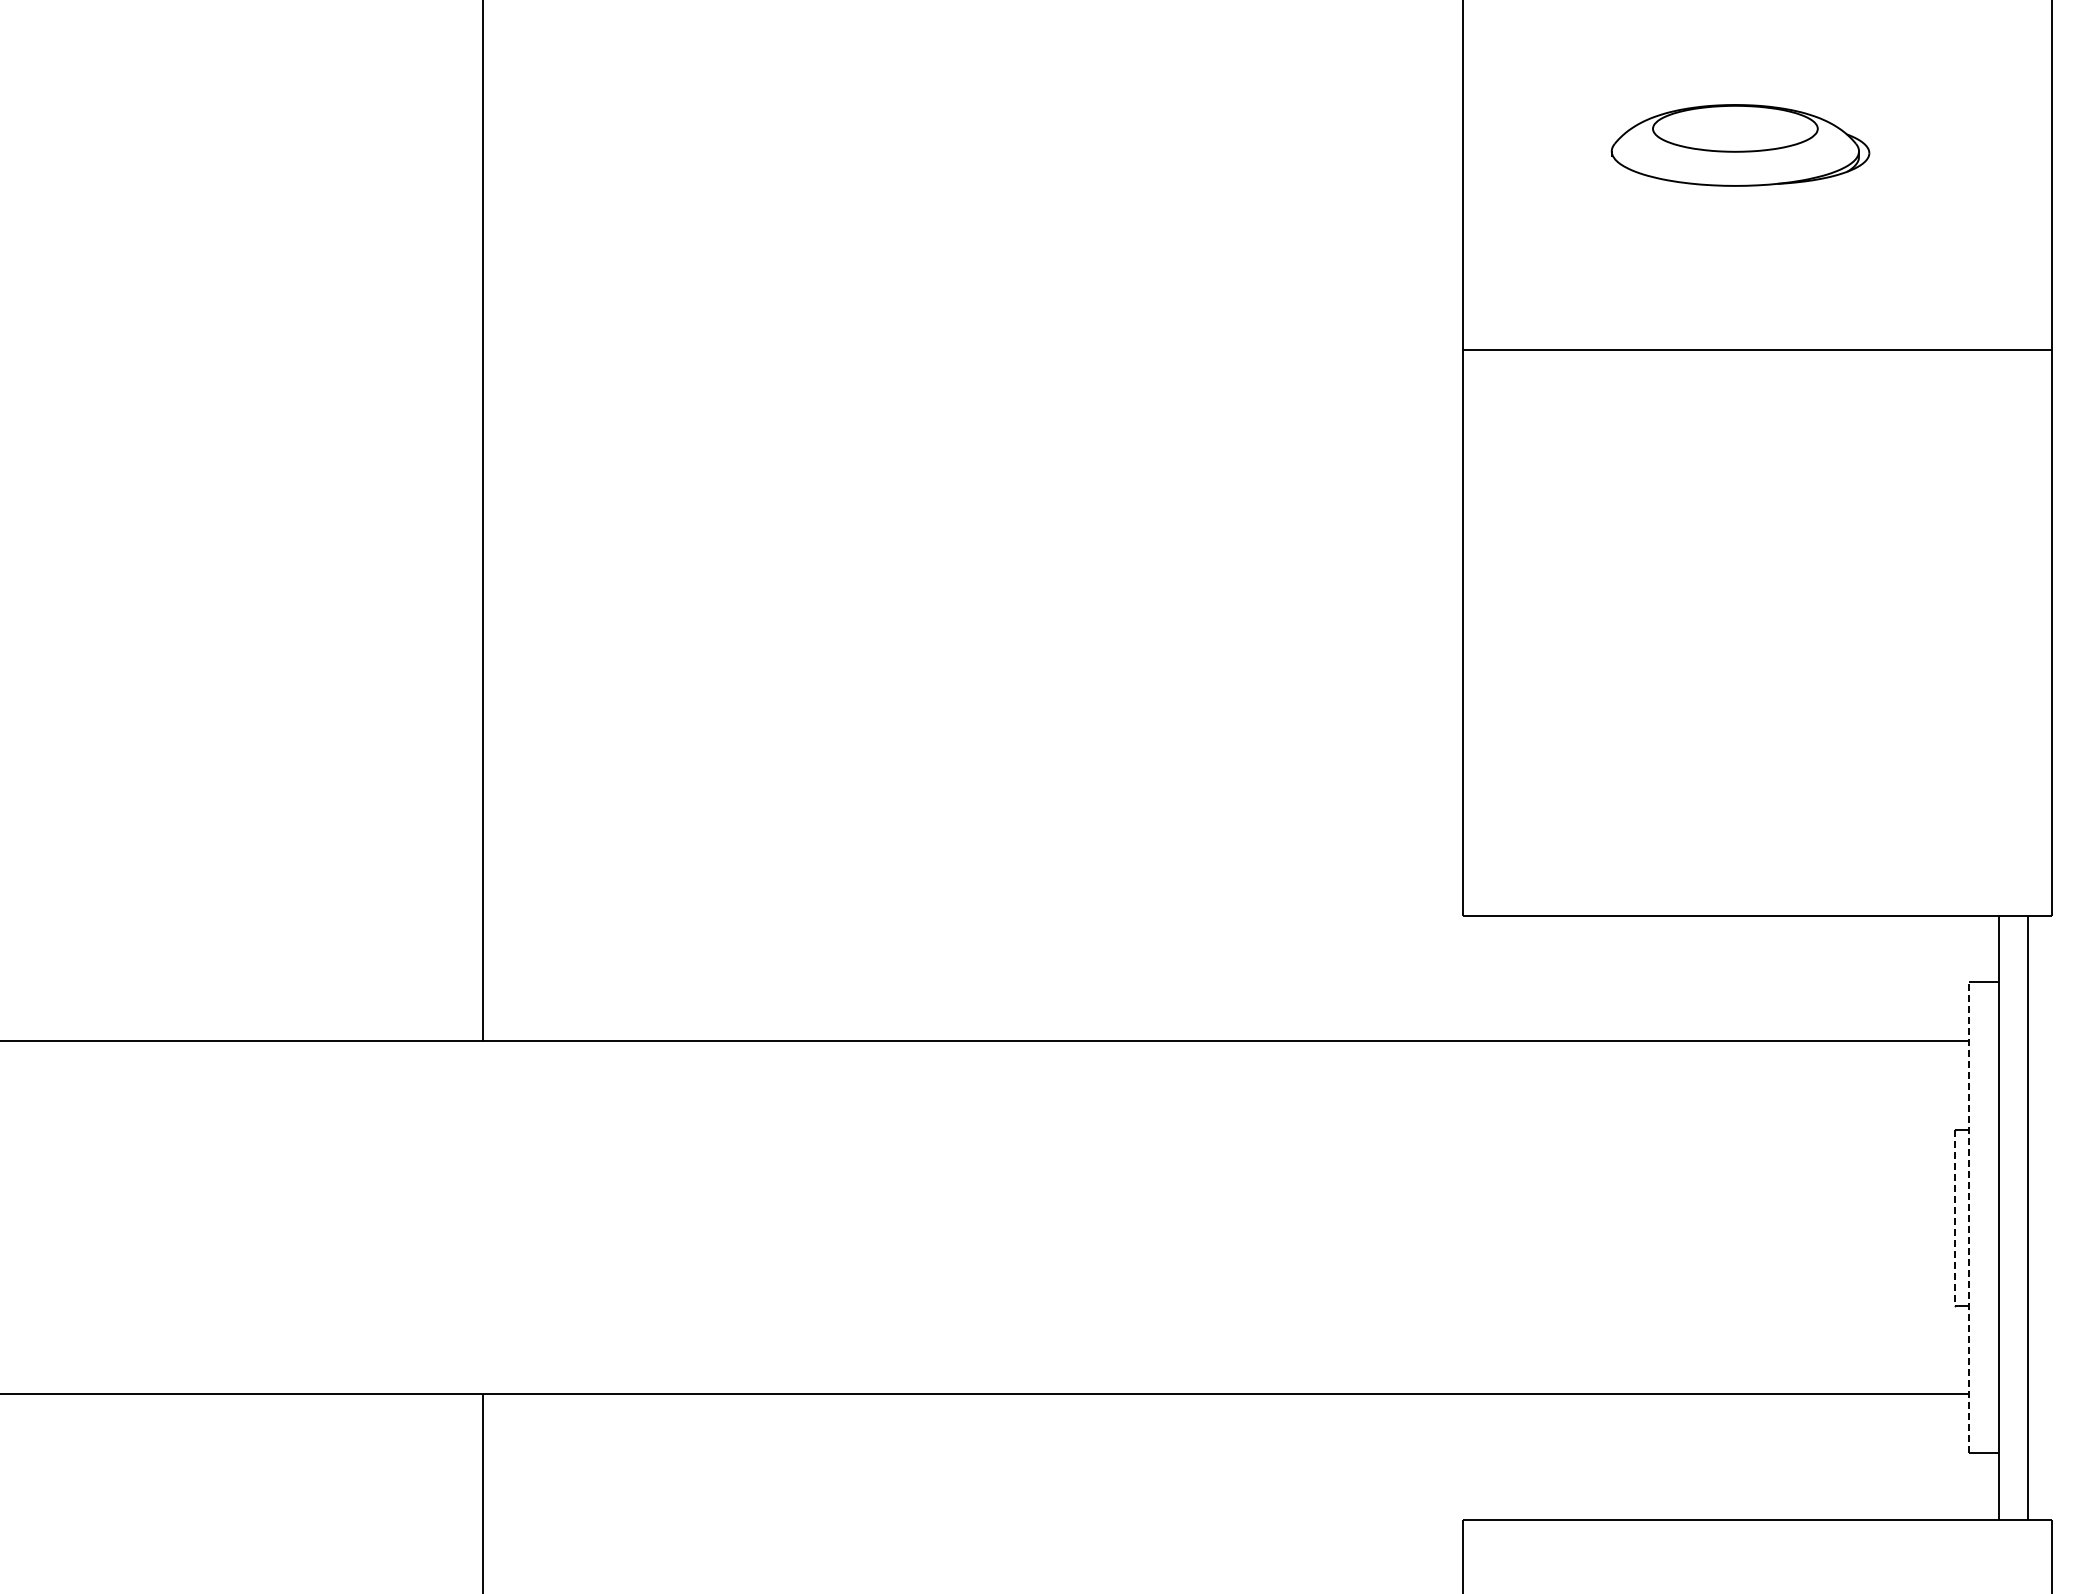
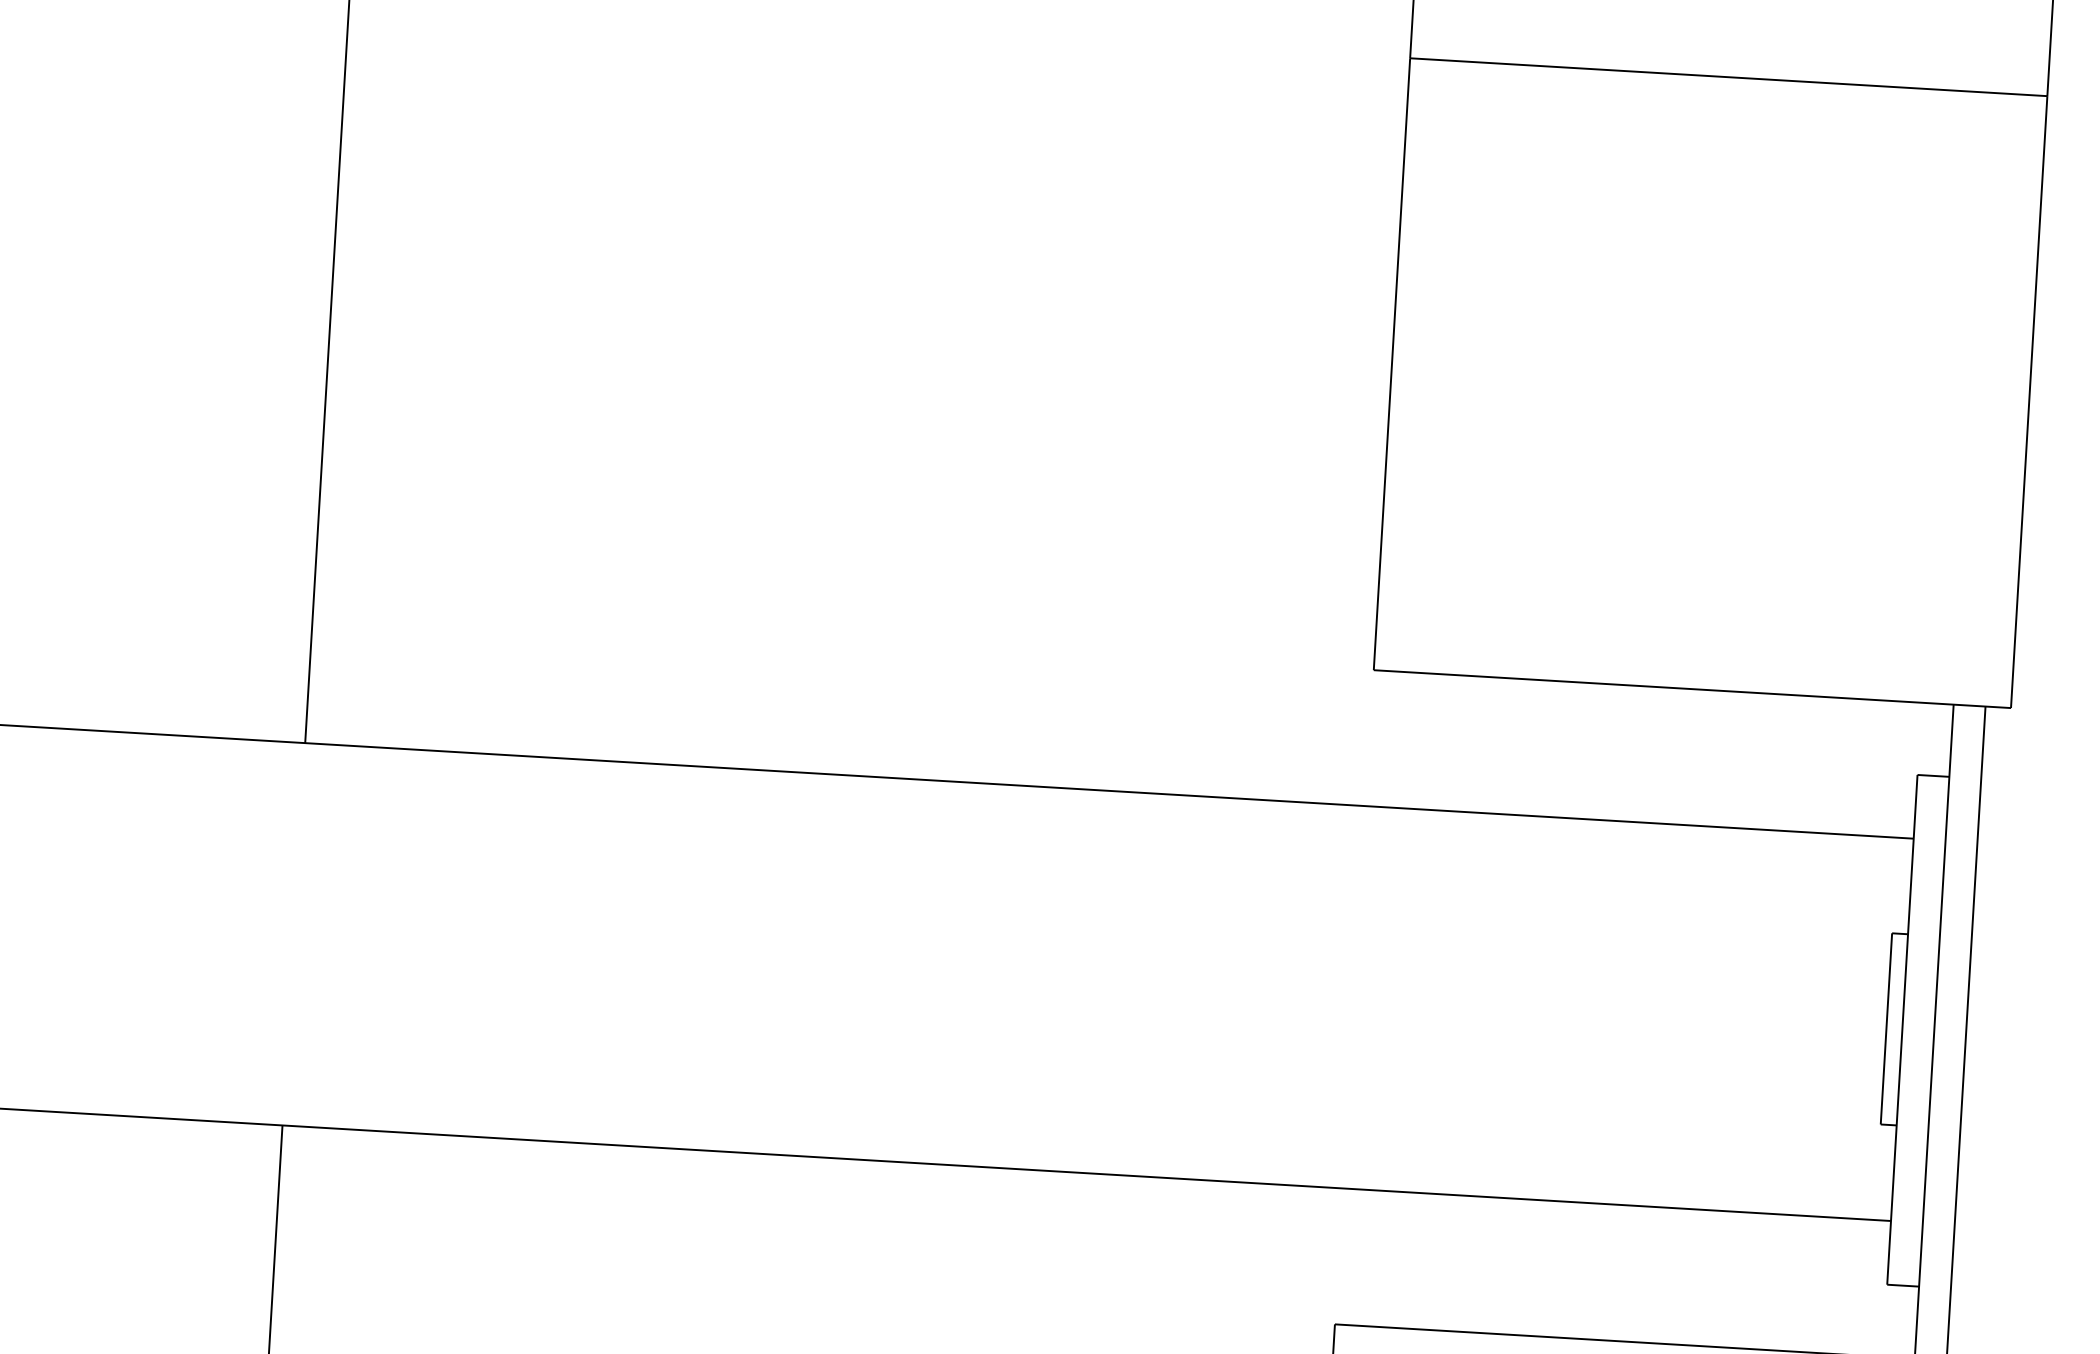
line: (1969, 1217) -> (1902, 1029), dashed -> solid
line: (1954, 1218) -> (1886, 1029), dashed -> solid

